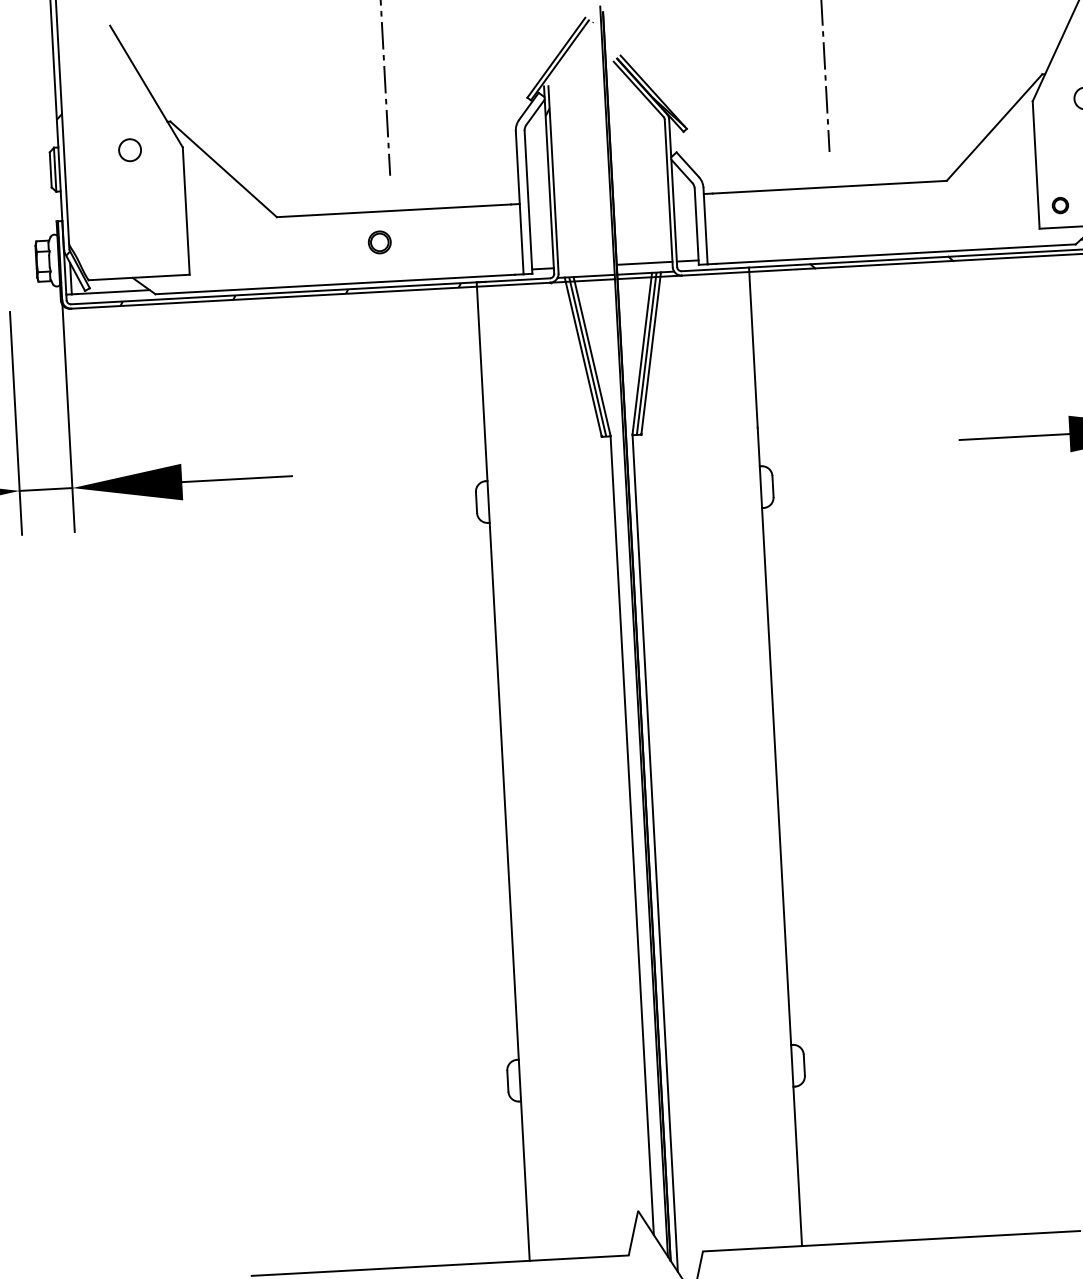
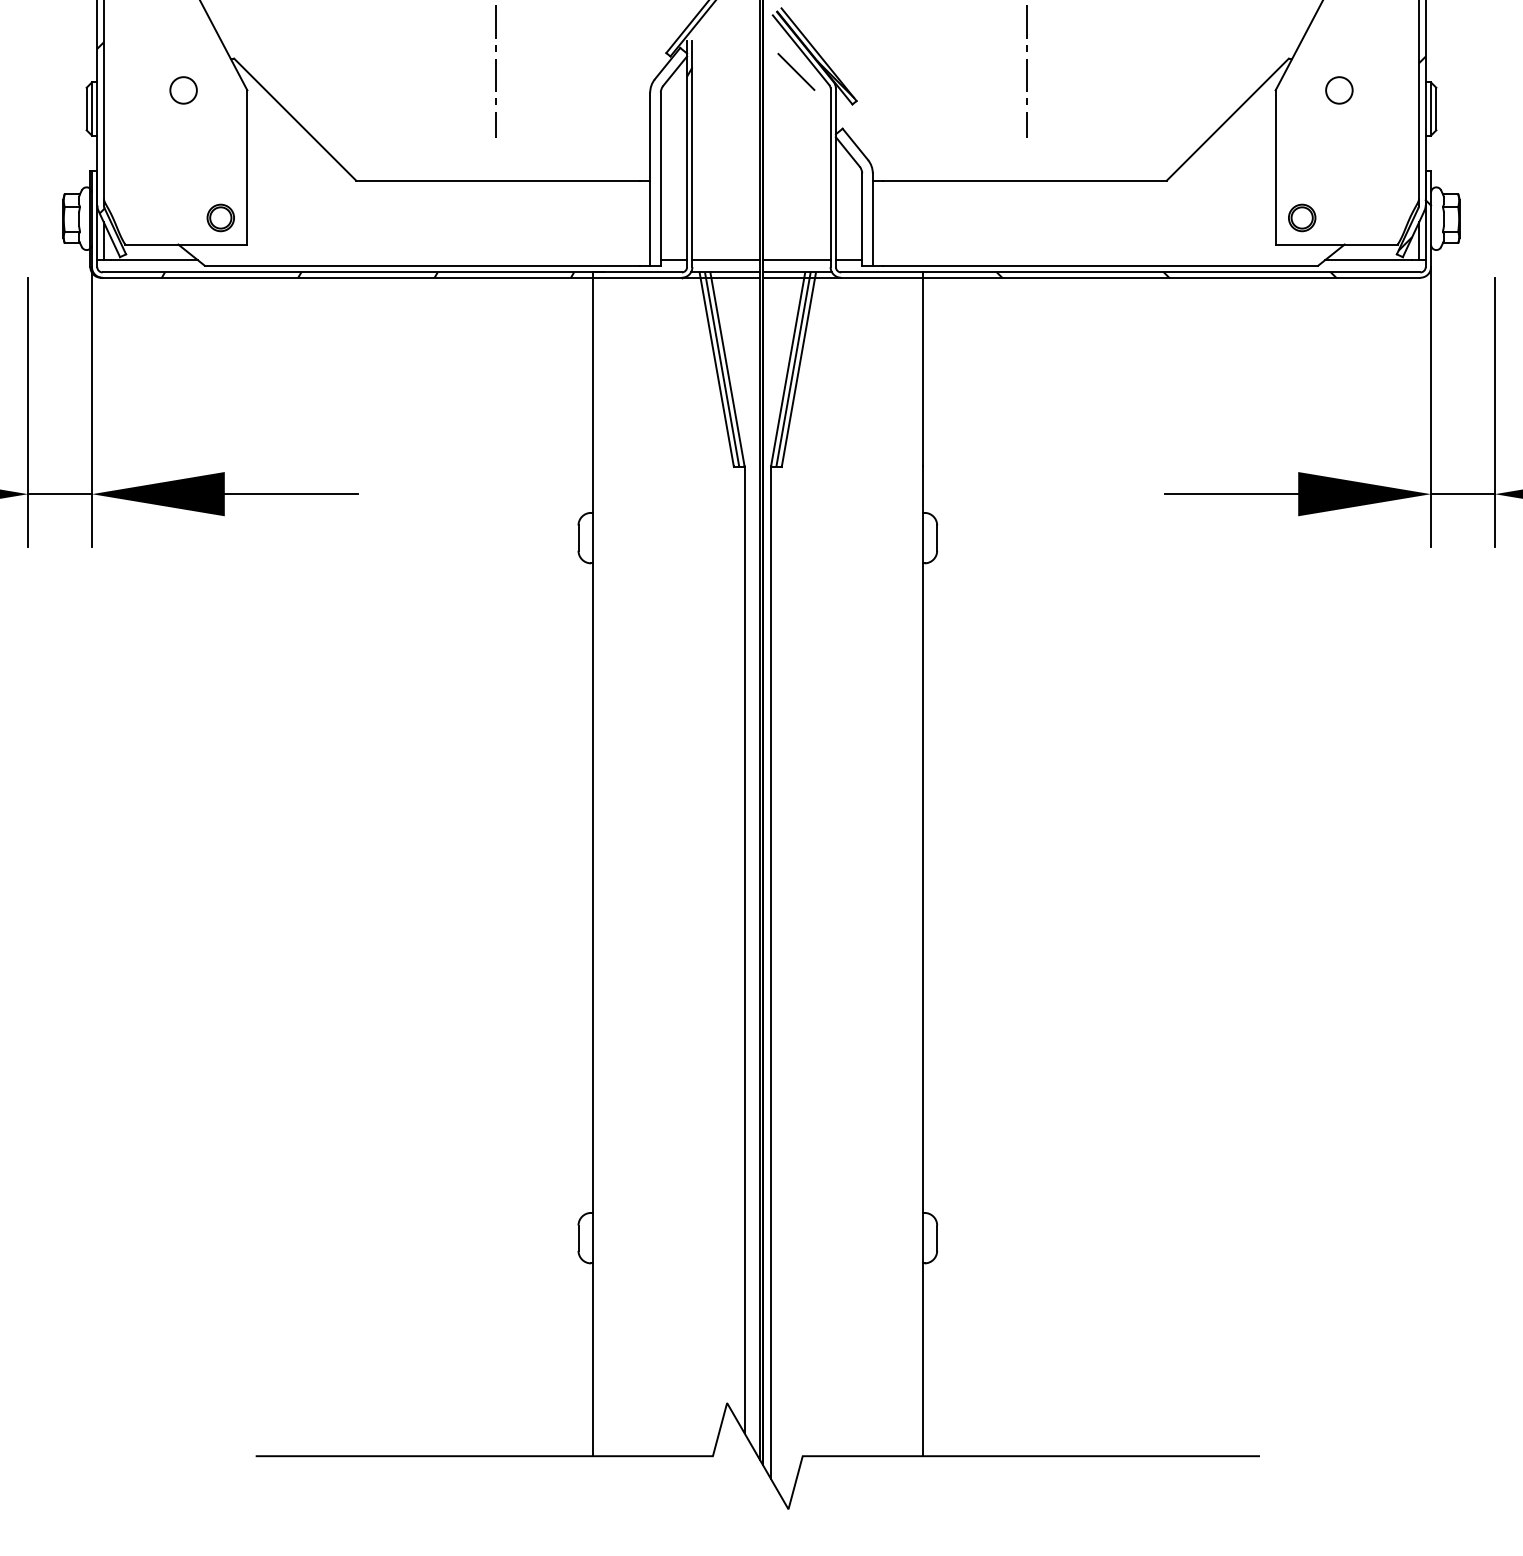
line: (635, 107) -> (796, 71), added
part: (1060, 205) -> (1302, 217), size x1.43
part: (379, 242) -> (220, 217), moved
line: (585, 266) -> (725, 260), added

